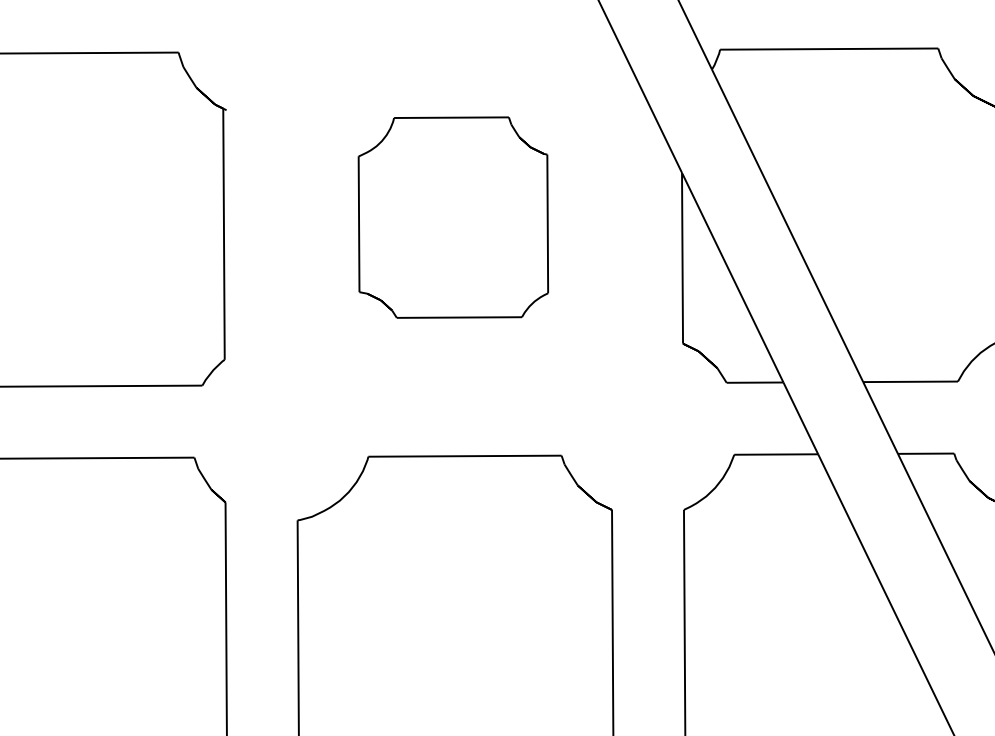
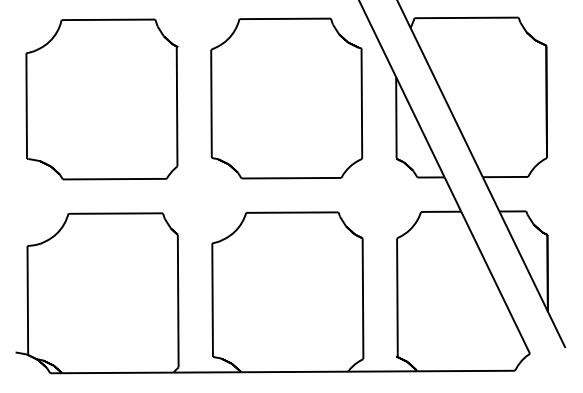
part: (452, 217) -> (286, 98), size x1.67

